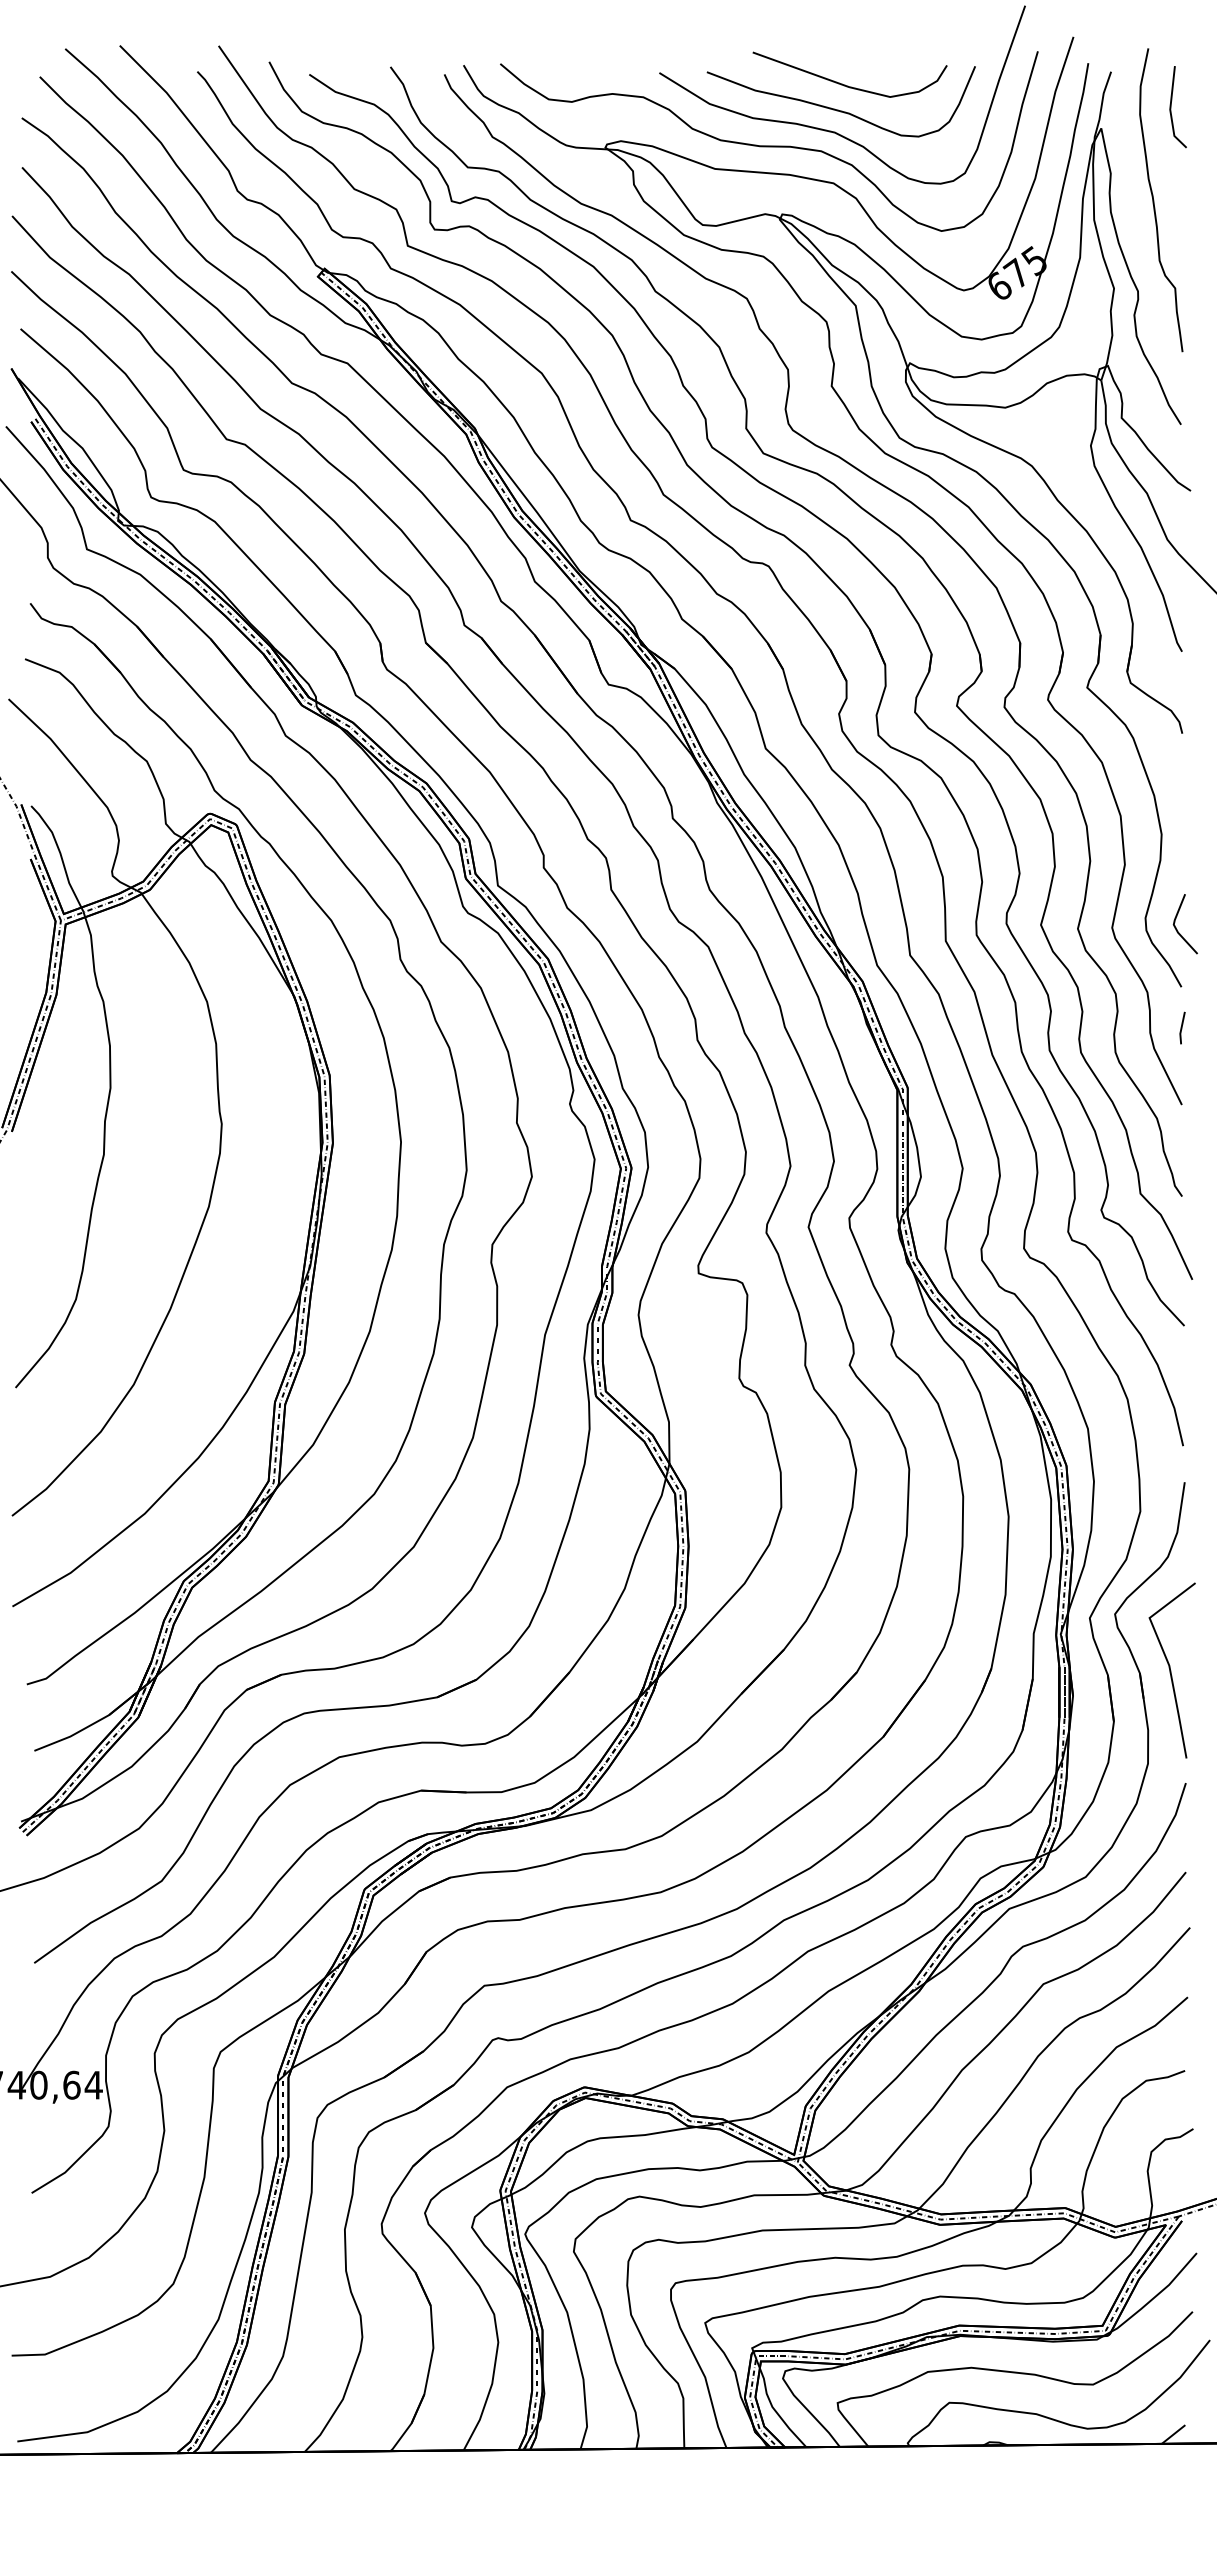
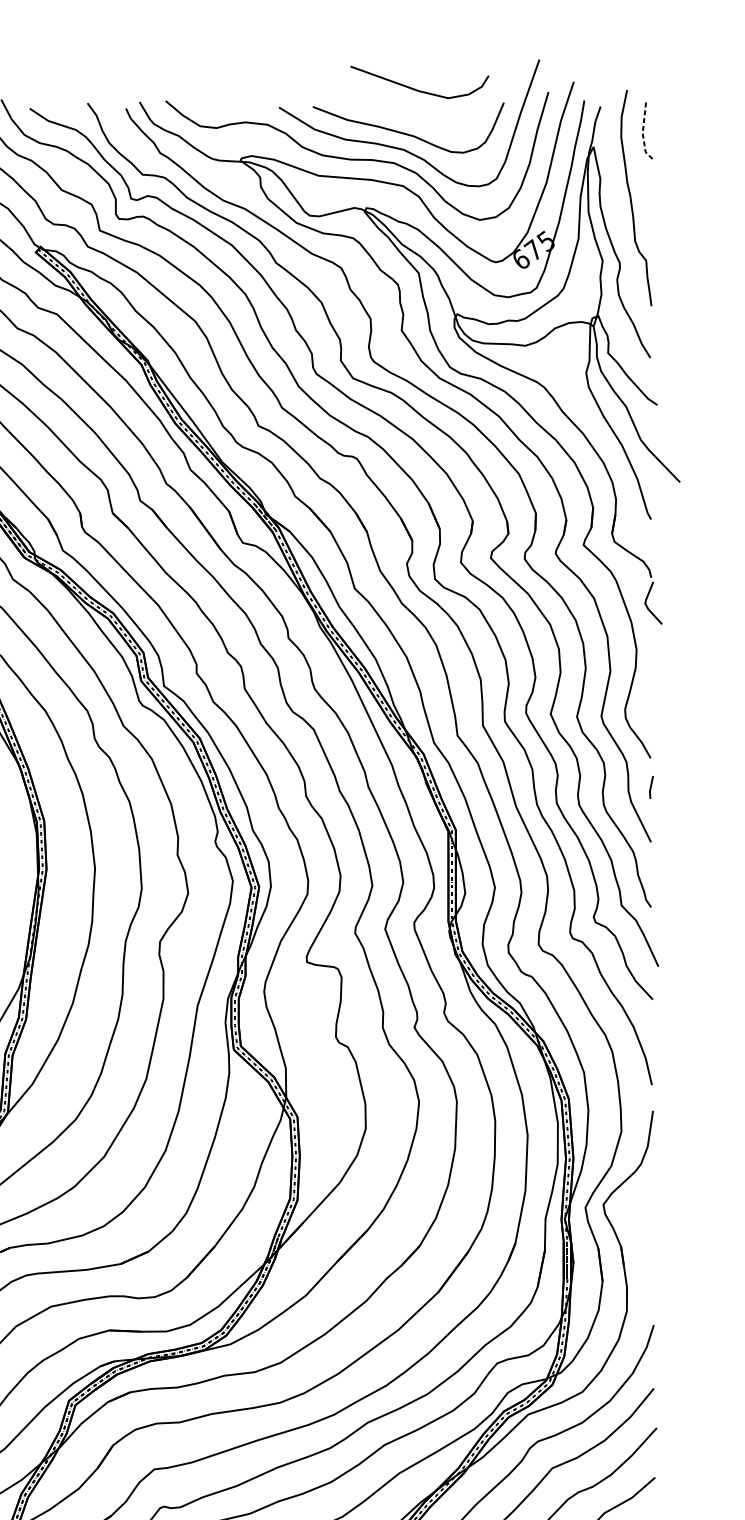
curve: (845, 84) -> (416, 89), moved
line: (1170, 110) -> (642, 134), solid -> dashed
line: (1176, 927) -> (647, 605), moved
line: (1171, 1670) -> (643, 1244), removed

